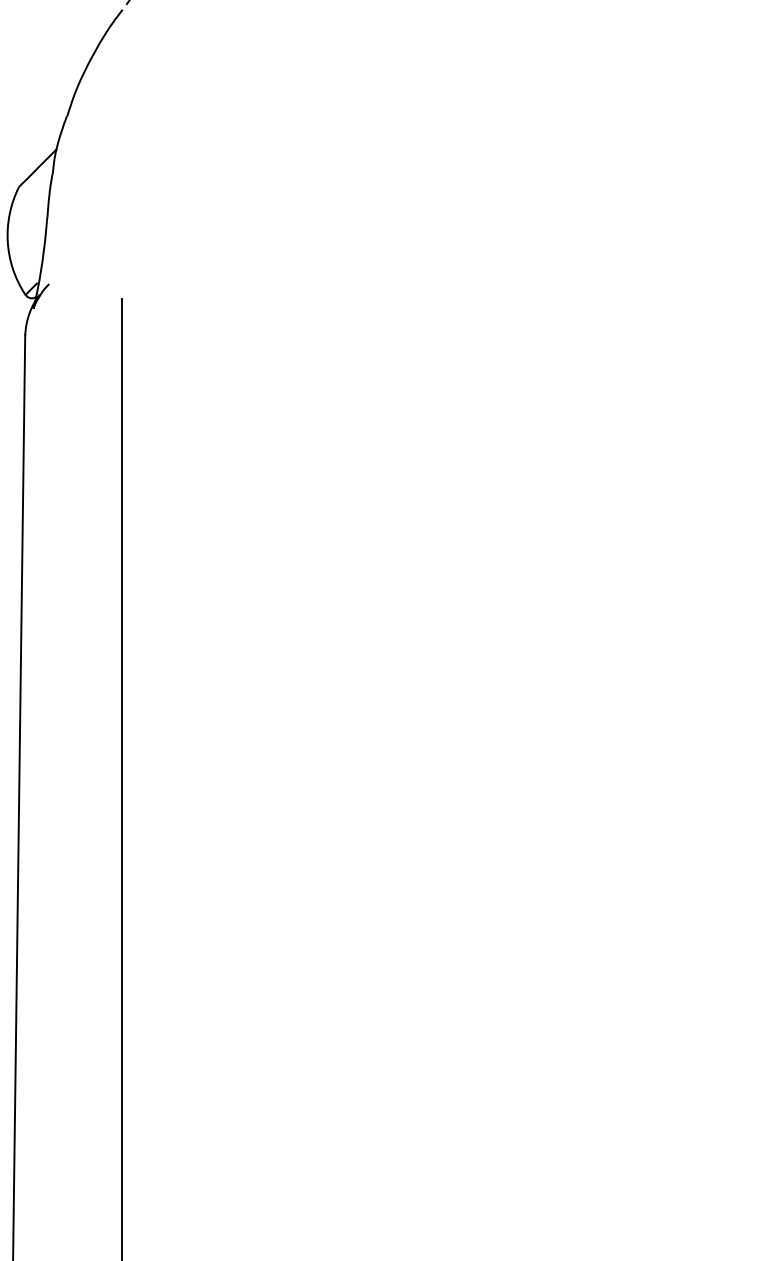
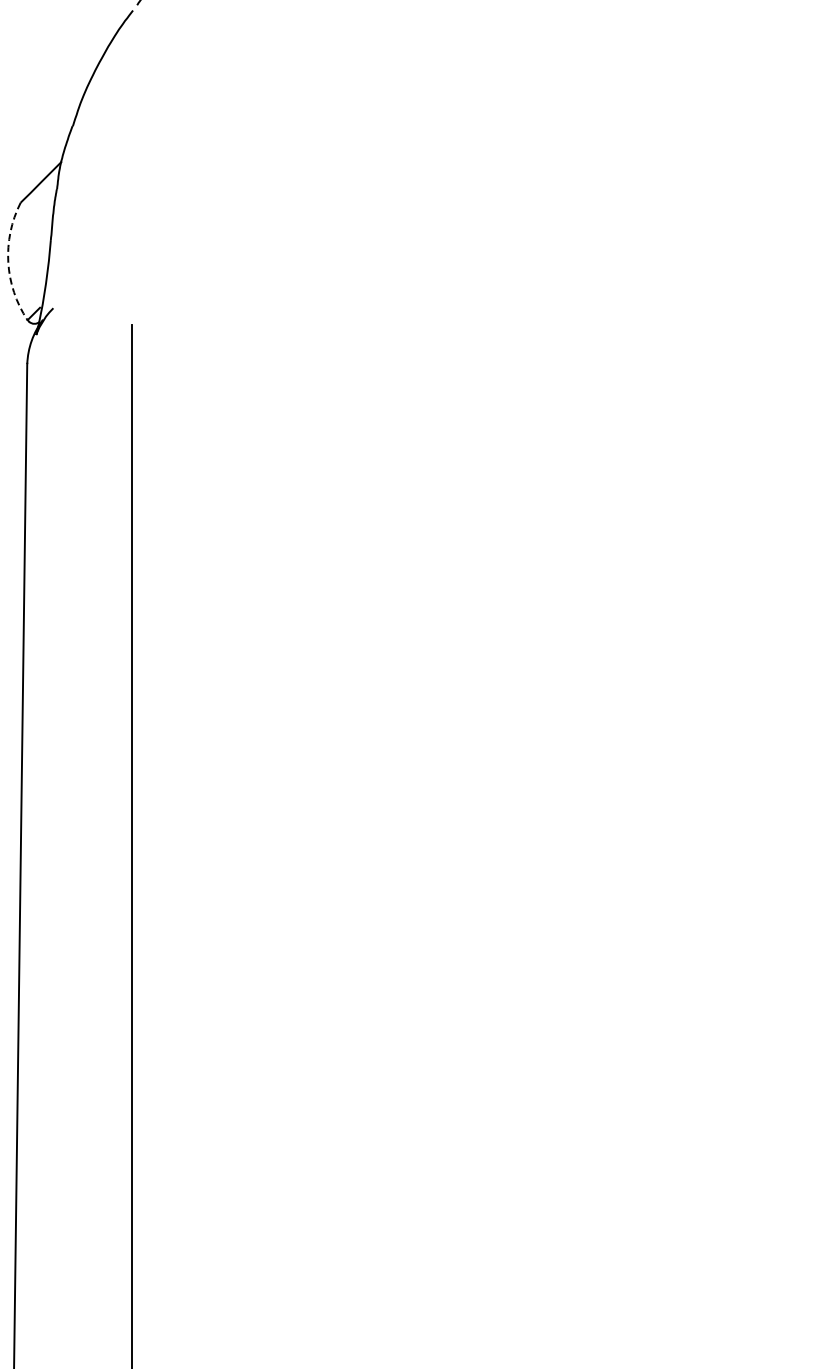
arc: (7, 241) -> (8, 262), solid -> dashed

